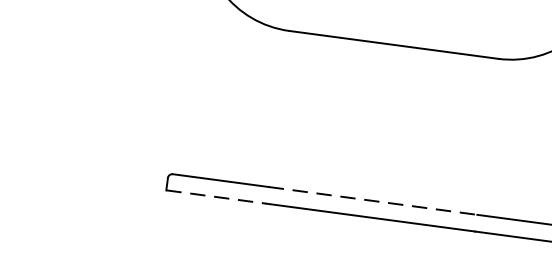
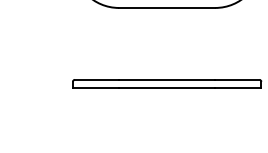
line: (217, 197) -> (96, 87), dashed -> solid
line: (373, 200) -> (167, 79), dashed -> solid

